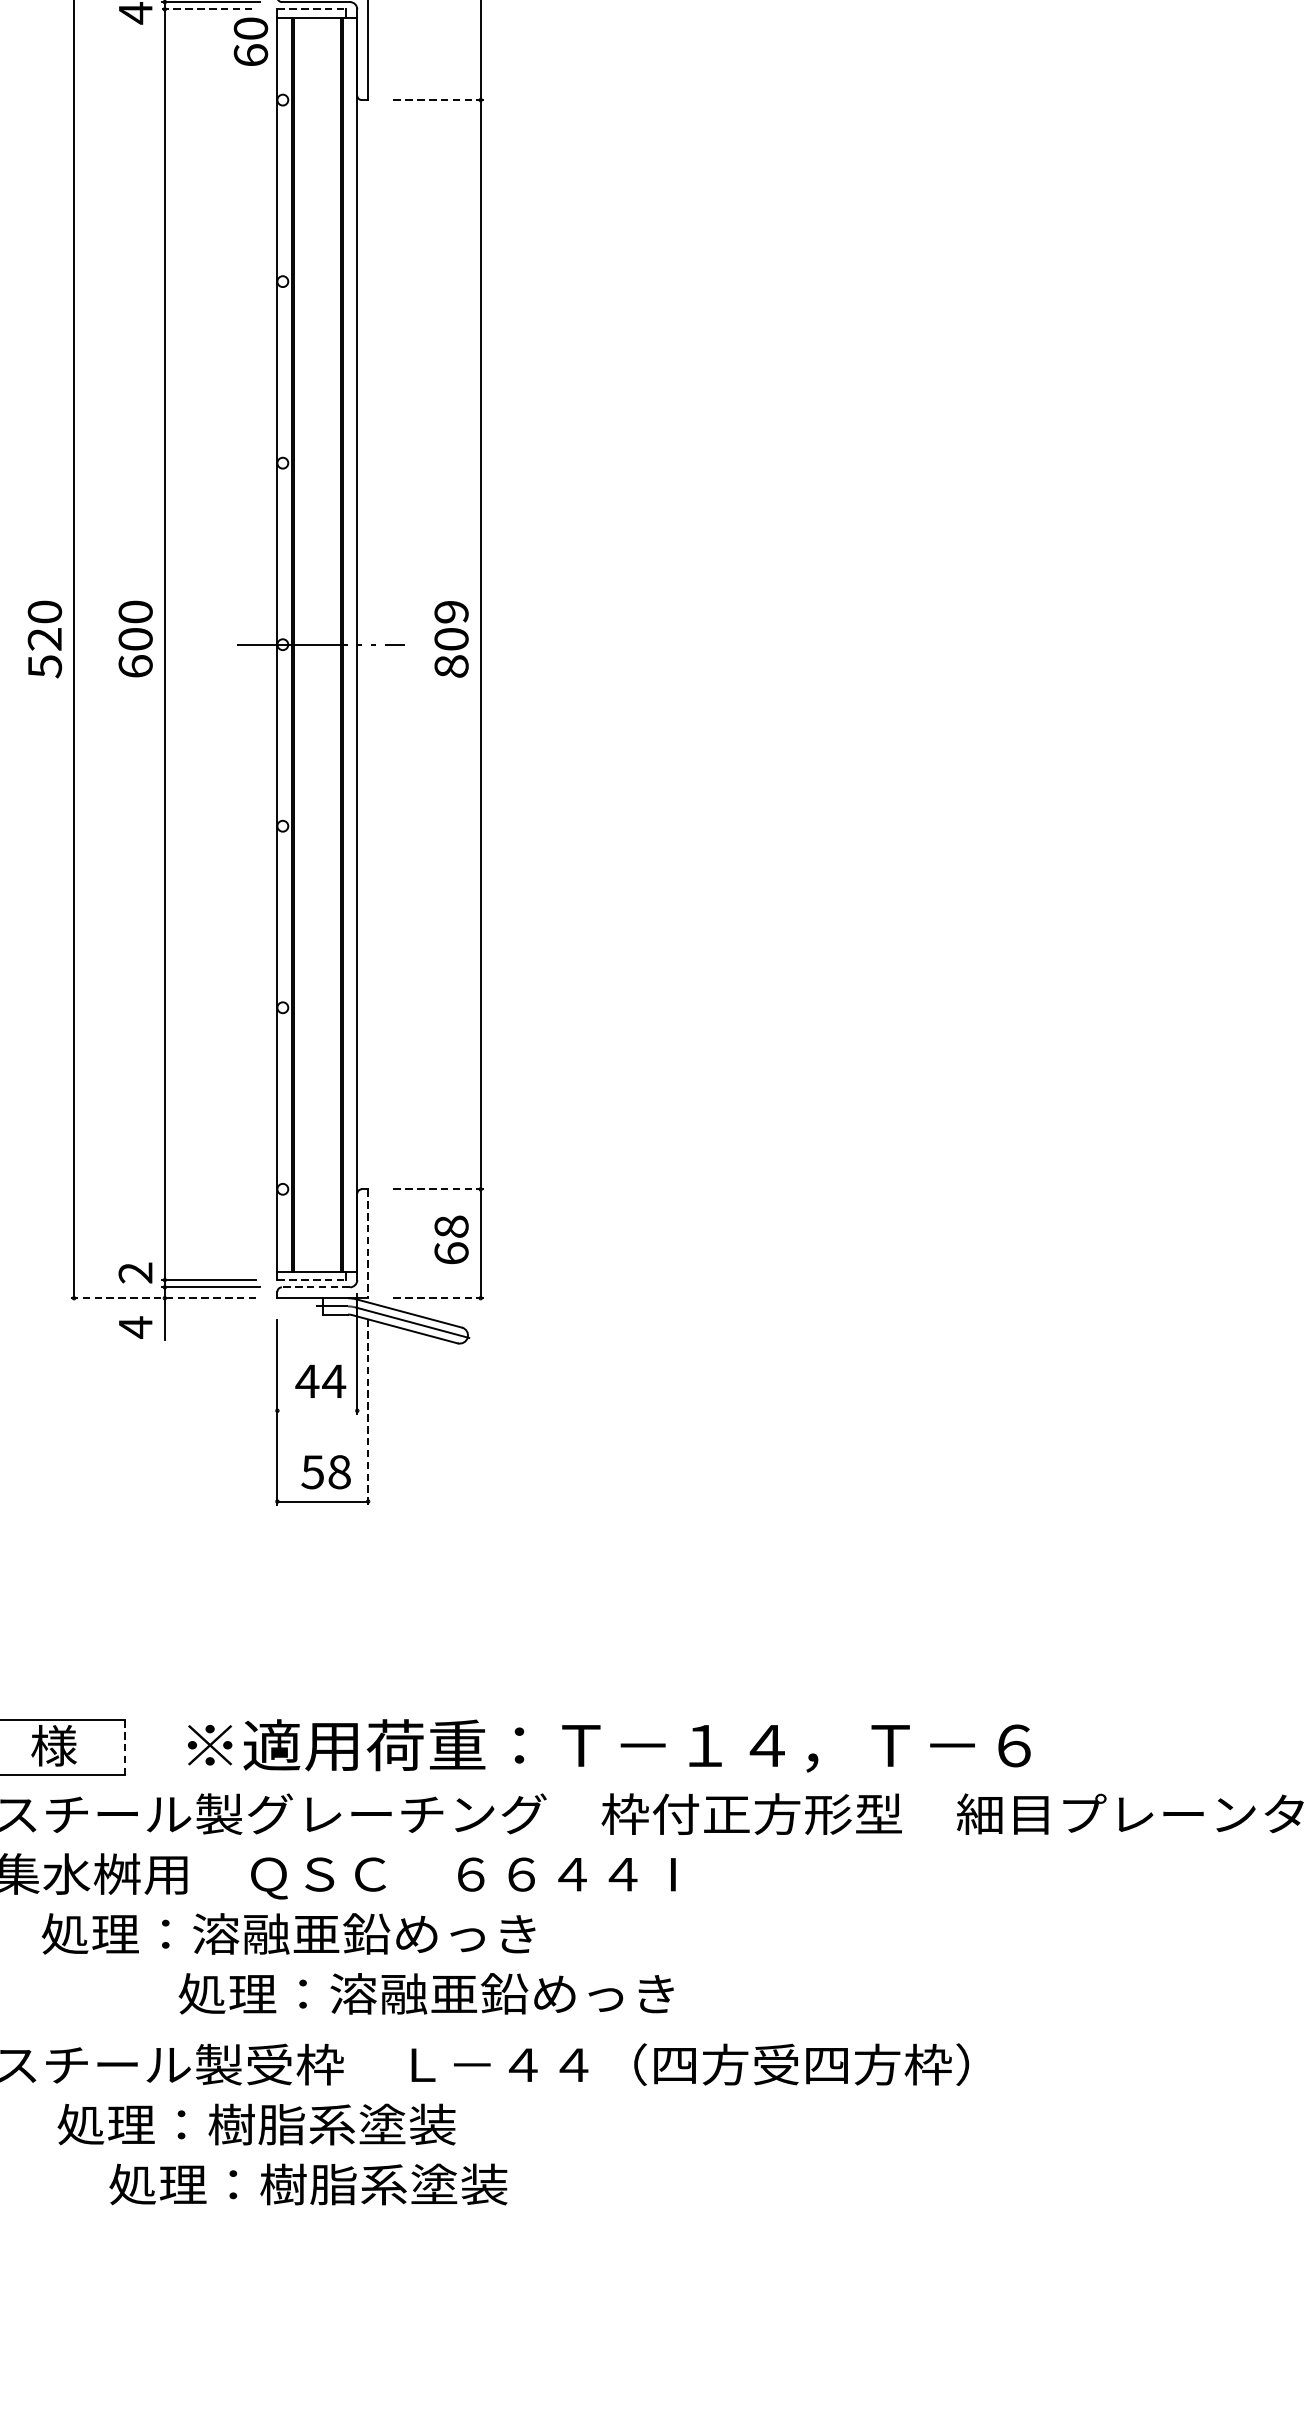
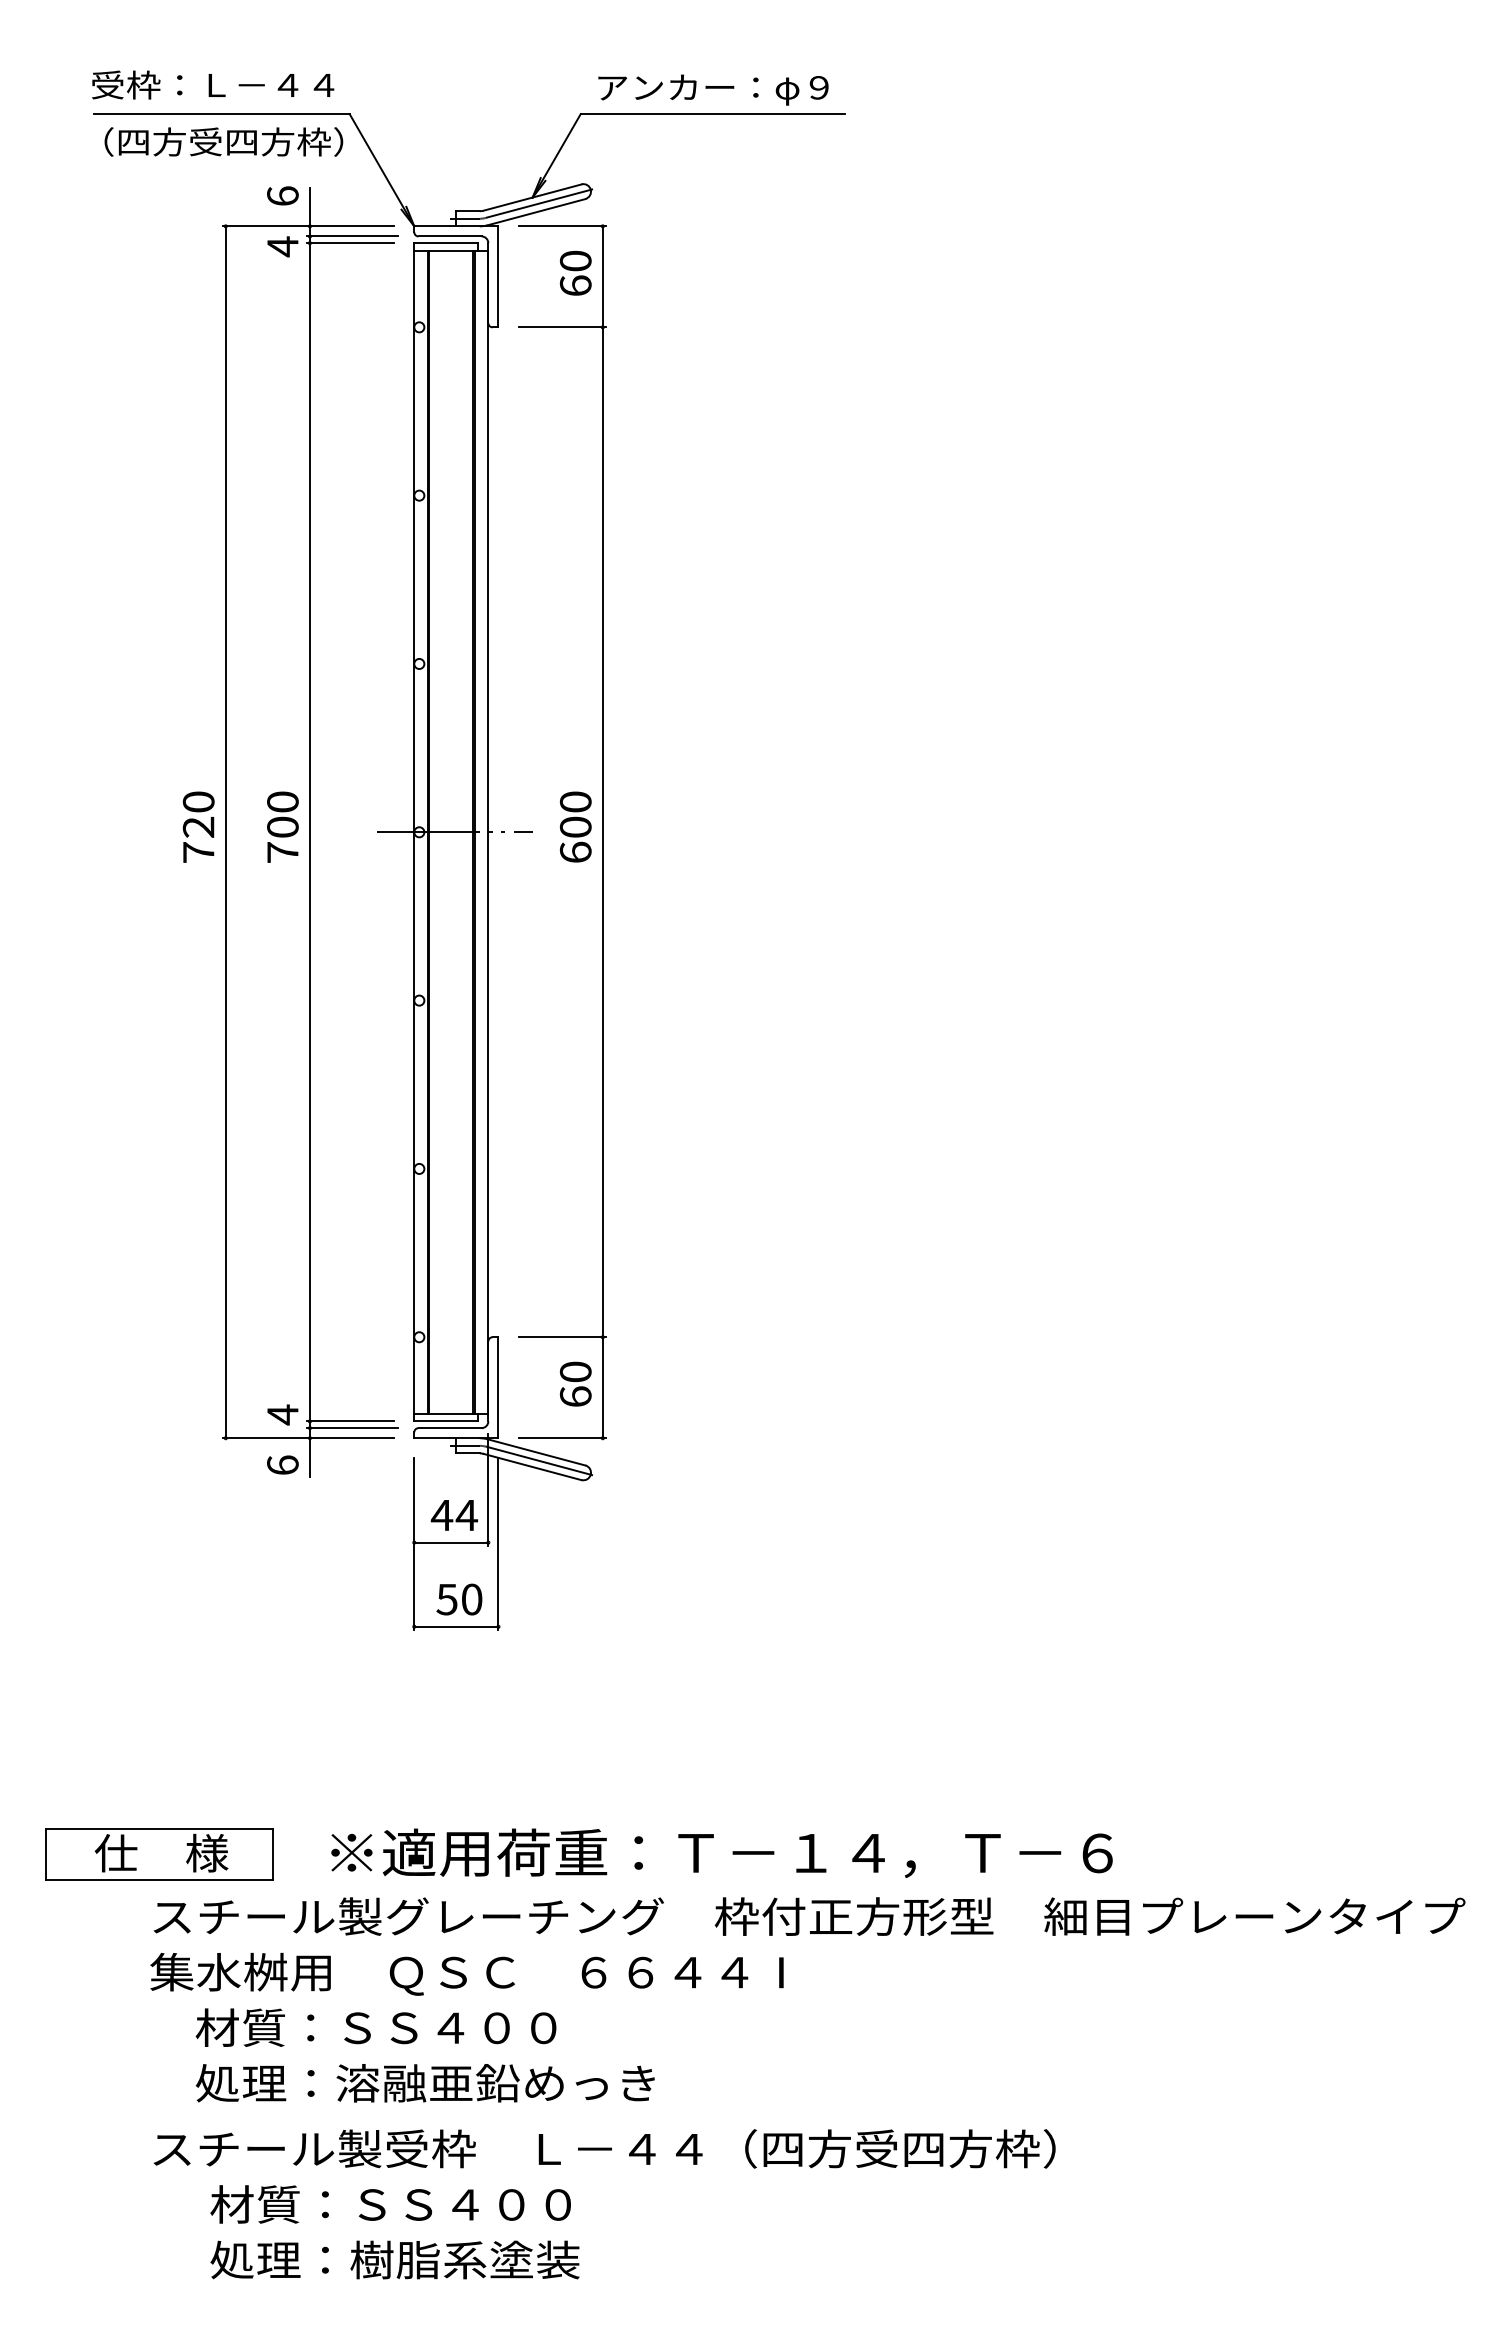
line: (208, 9) -> (350, 243), dashed -> solid
line: (312, 9) -> (446, 243), dashed -> solid
text: (250, 40) -> (575, 272), moved
line: (437, 100) -> (562, 327), dashed -> solid
text: (451, 638) -> (575, 826), 809 -> 600
text: (135, 665) -> (282, 851), 600 -> 700
text: (44, 666) -> (198, 852), 520 -> 720
line: (437, 1189) -> (562, 1337), dashed -> solid
text: (451, 1226) -> (575, 1371), 68 -> 60
line: (368, 1244) -> (498, 1388), dashed -> solid
text: (135, 1272) -> (282, 1414), 2 -> 4
line: (312, 1280) -> (446, 1421), dashed -> solid
line: (316, 1287) -> (450, 1428), dashed -> solid
line: (163, 1298) -> (308, 1438), dashed -> solid
line: (437, 1298) -> (562, 1438), dashed -> solid
text: (135, 1327) -> (282, 1465), 4 -> 6
line: (317, 1410) -> (451, 1542), added
line: (368, 1412) -> (498, 1544), dashed -> solid
text: (339, 1472) -> (471, 1599), 58 -> 50
line: (124, 1748) -> (272, 1855), dashed -> solid
text: (288, 1933) -> (424, 2027), 処理：溶融亜鉛めっき -> 材質：ＳＳ４００
text: (425, 1994) -> (424, 2083), moved
text: (256, 2124) -> (394, 2204), 処理：樹脂系塗装 -> 材質：ＳＳ４００
text: (307, 2183) -> (394, 2259), moved

